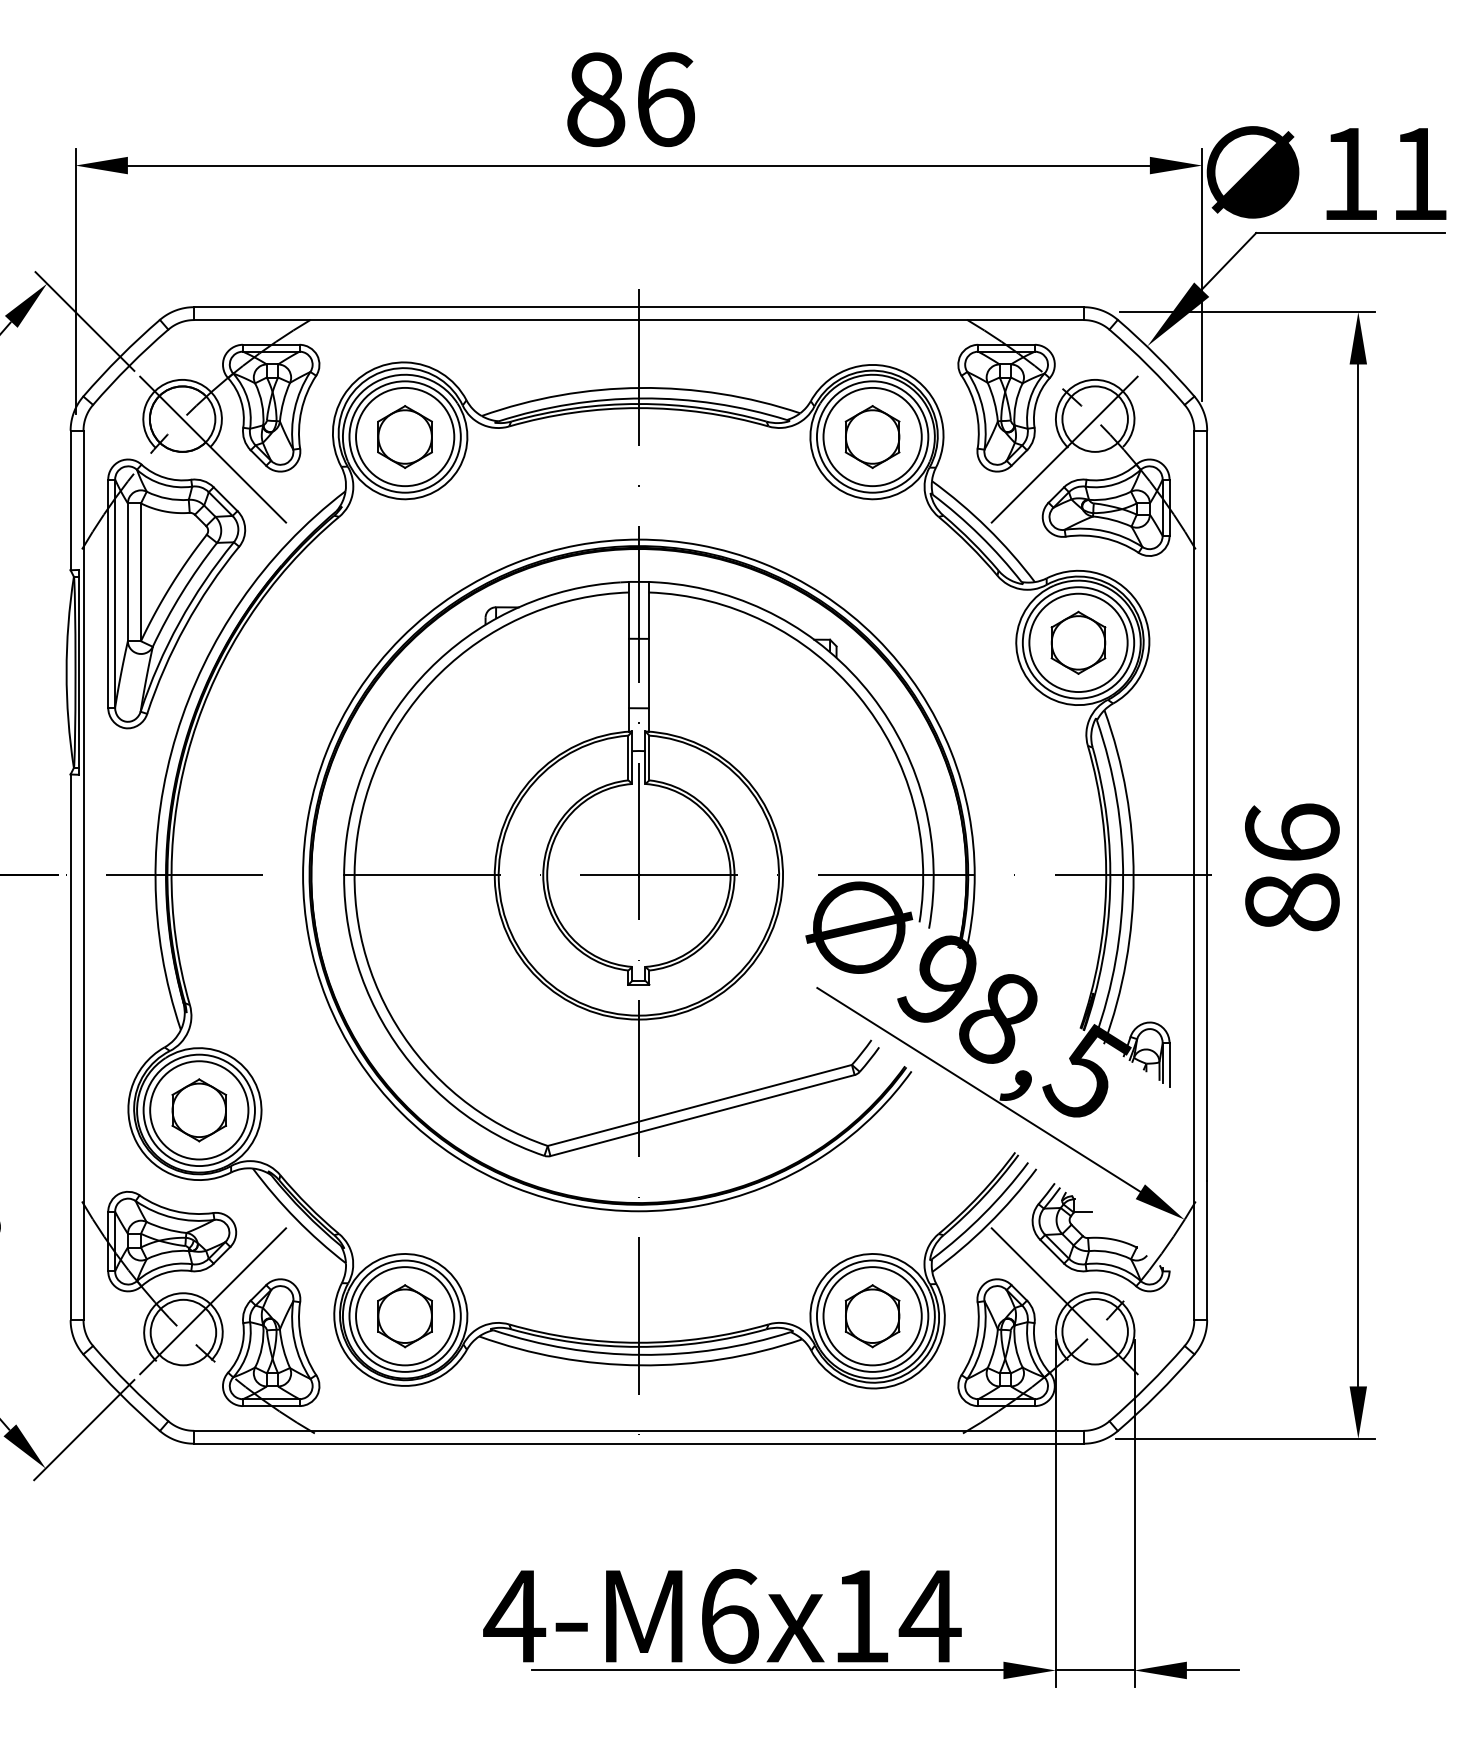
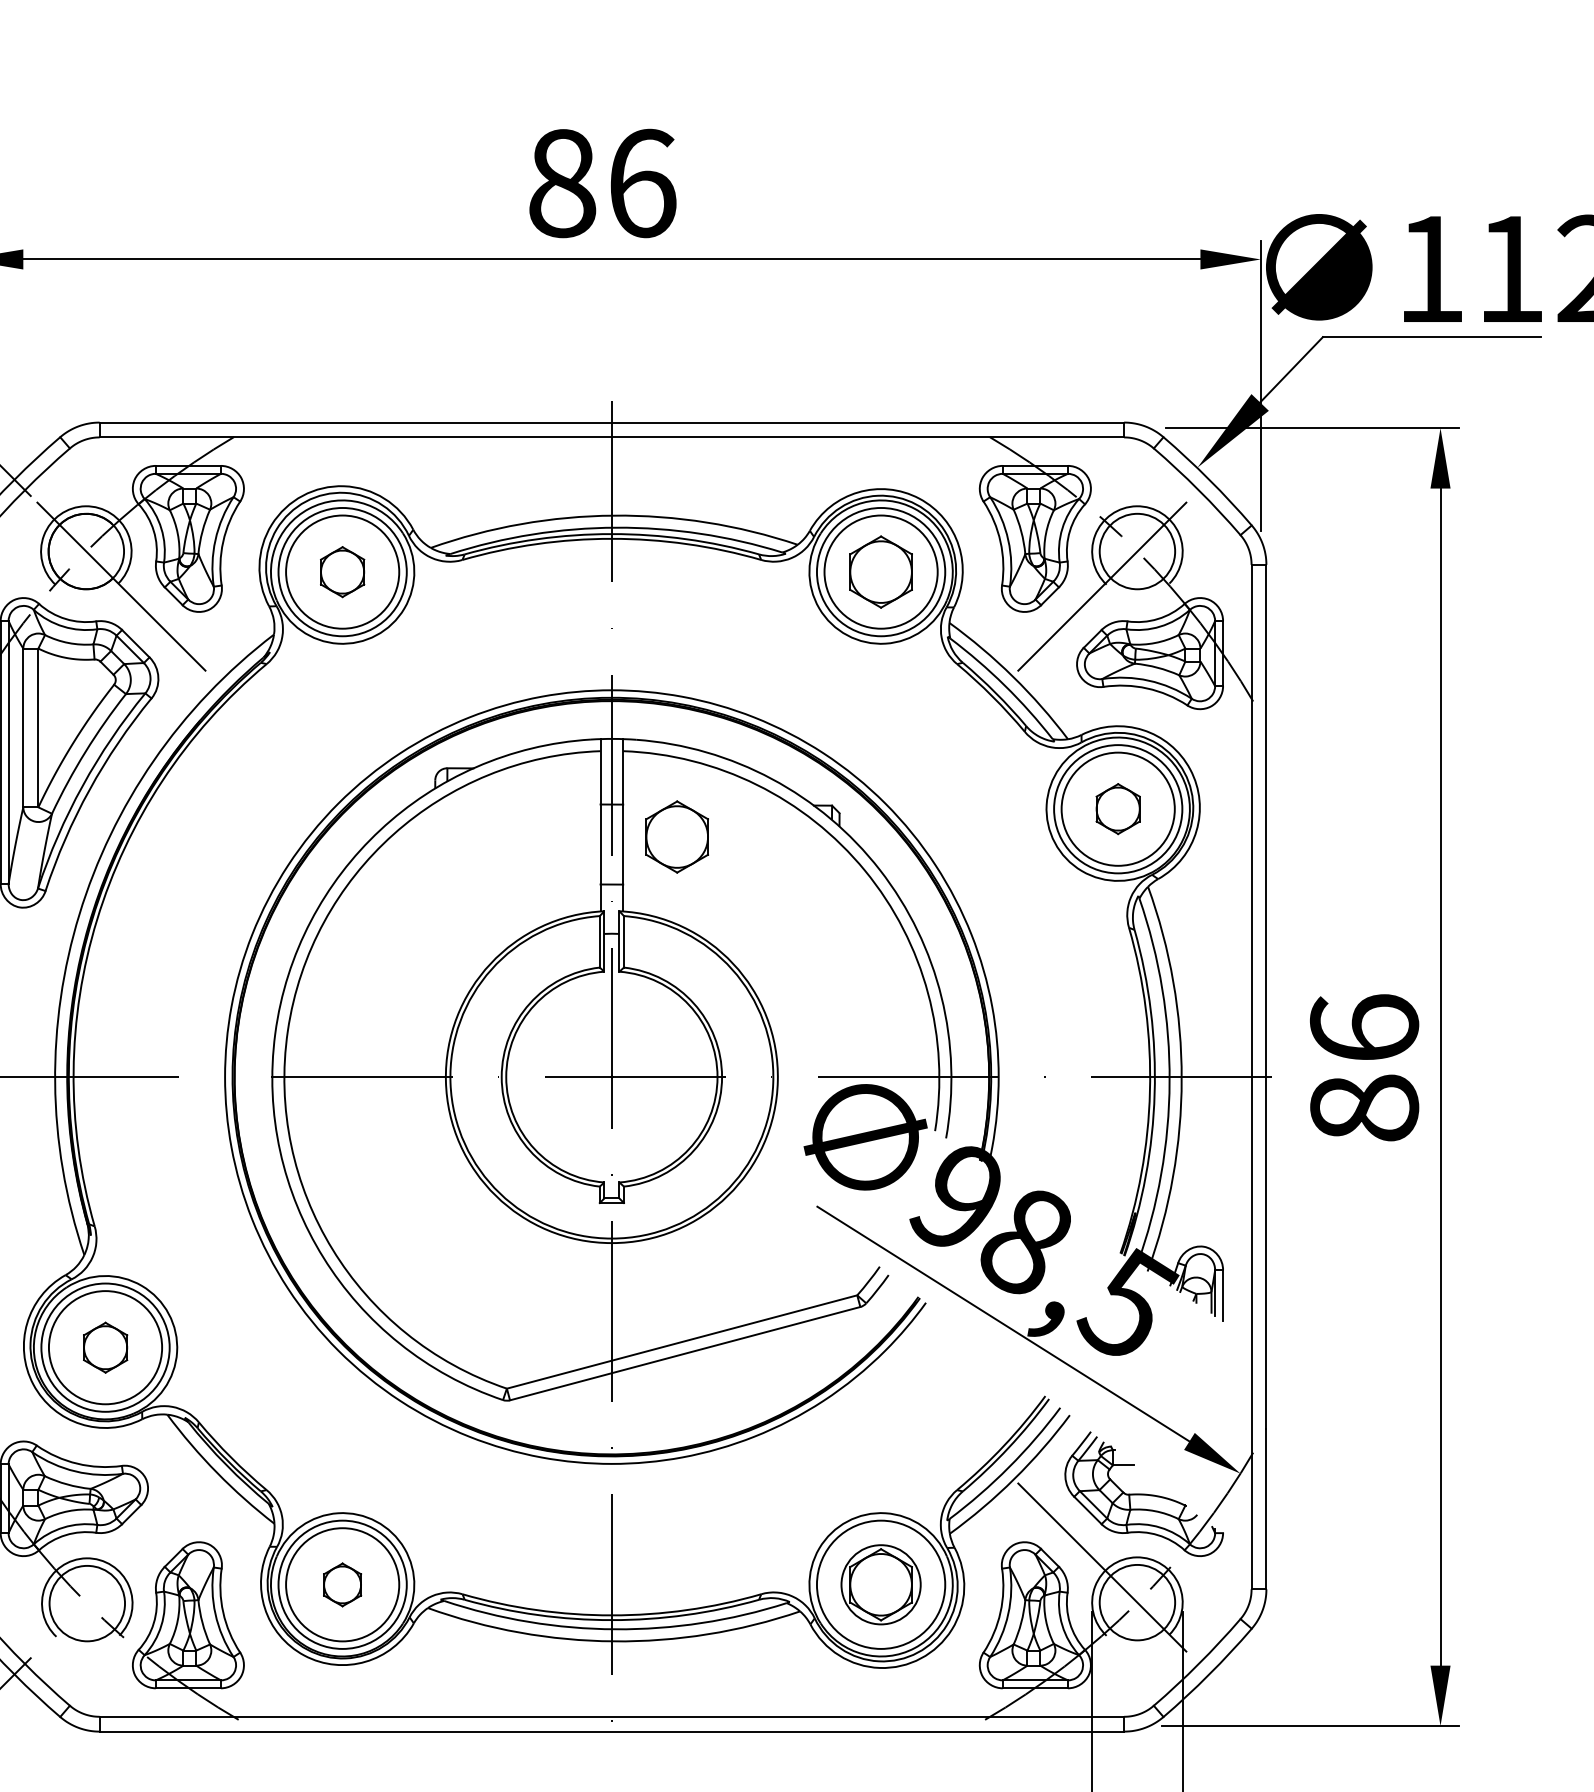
part: (404, 436) -> (341, 571), size x0.7
part: (1078, 642) -> (1118, 808), size x0.7
part: (695, 666) -> (677, 836), added
part: (199, 1110) -> (105, 1347), size x0.7
line: (213, 1301) -> (121, 1567), removed
part: (404, 1316) -> (341, 1585), size x0.6
circle: (872, 1316) -> (880, 1585), size x0.7

